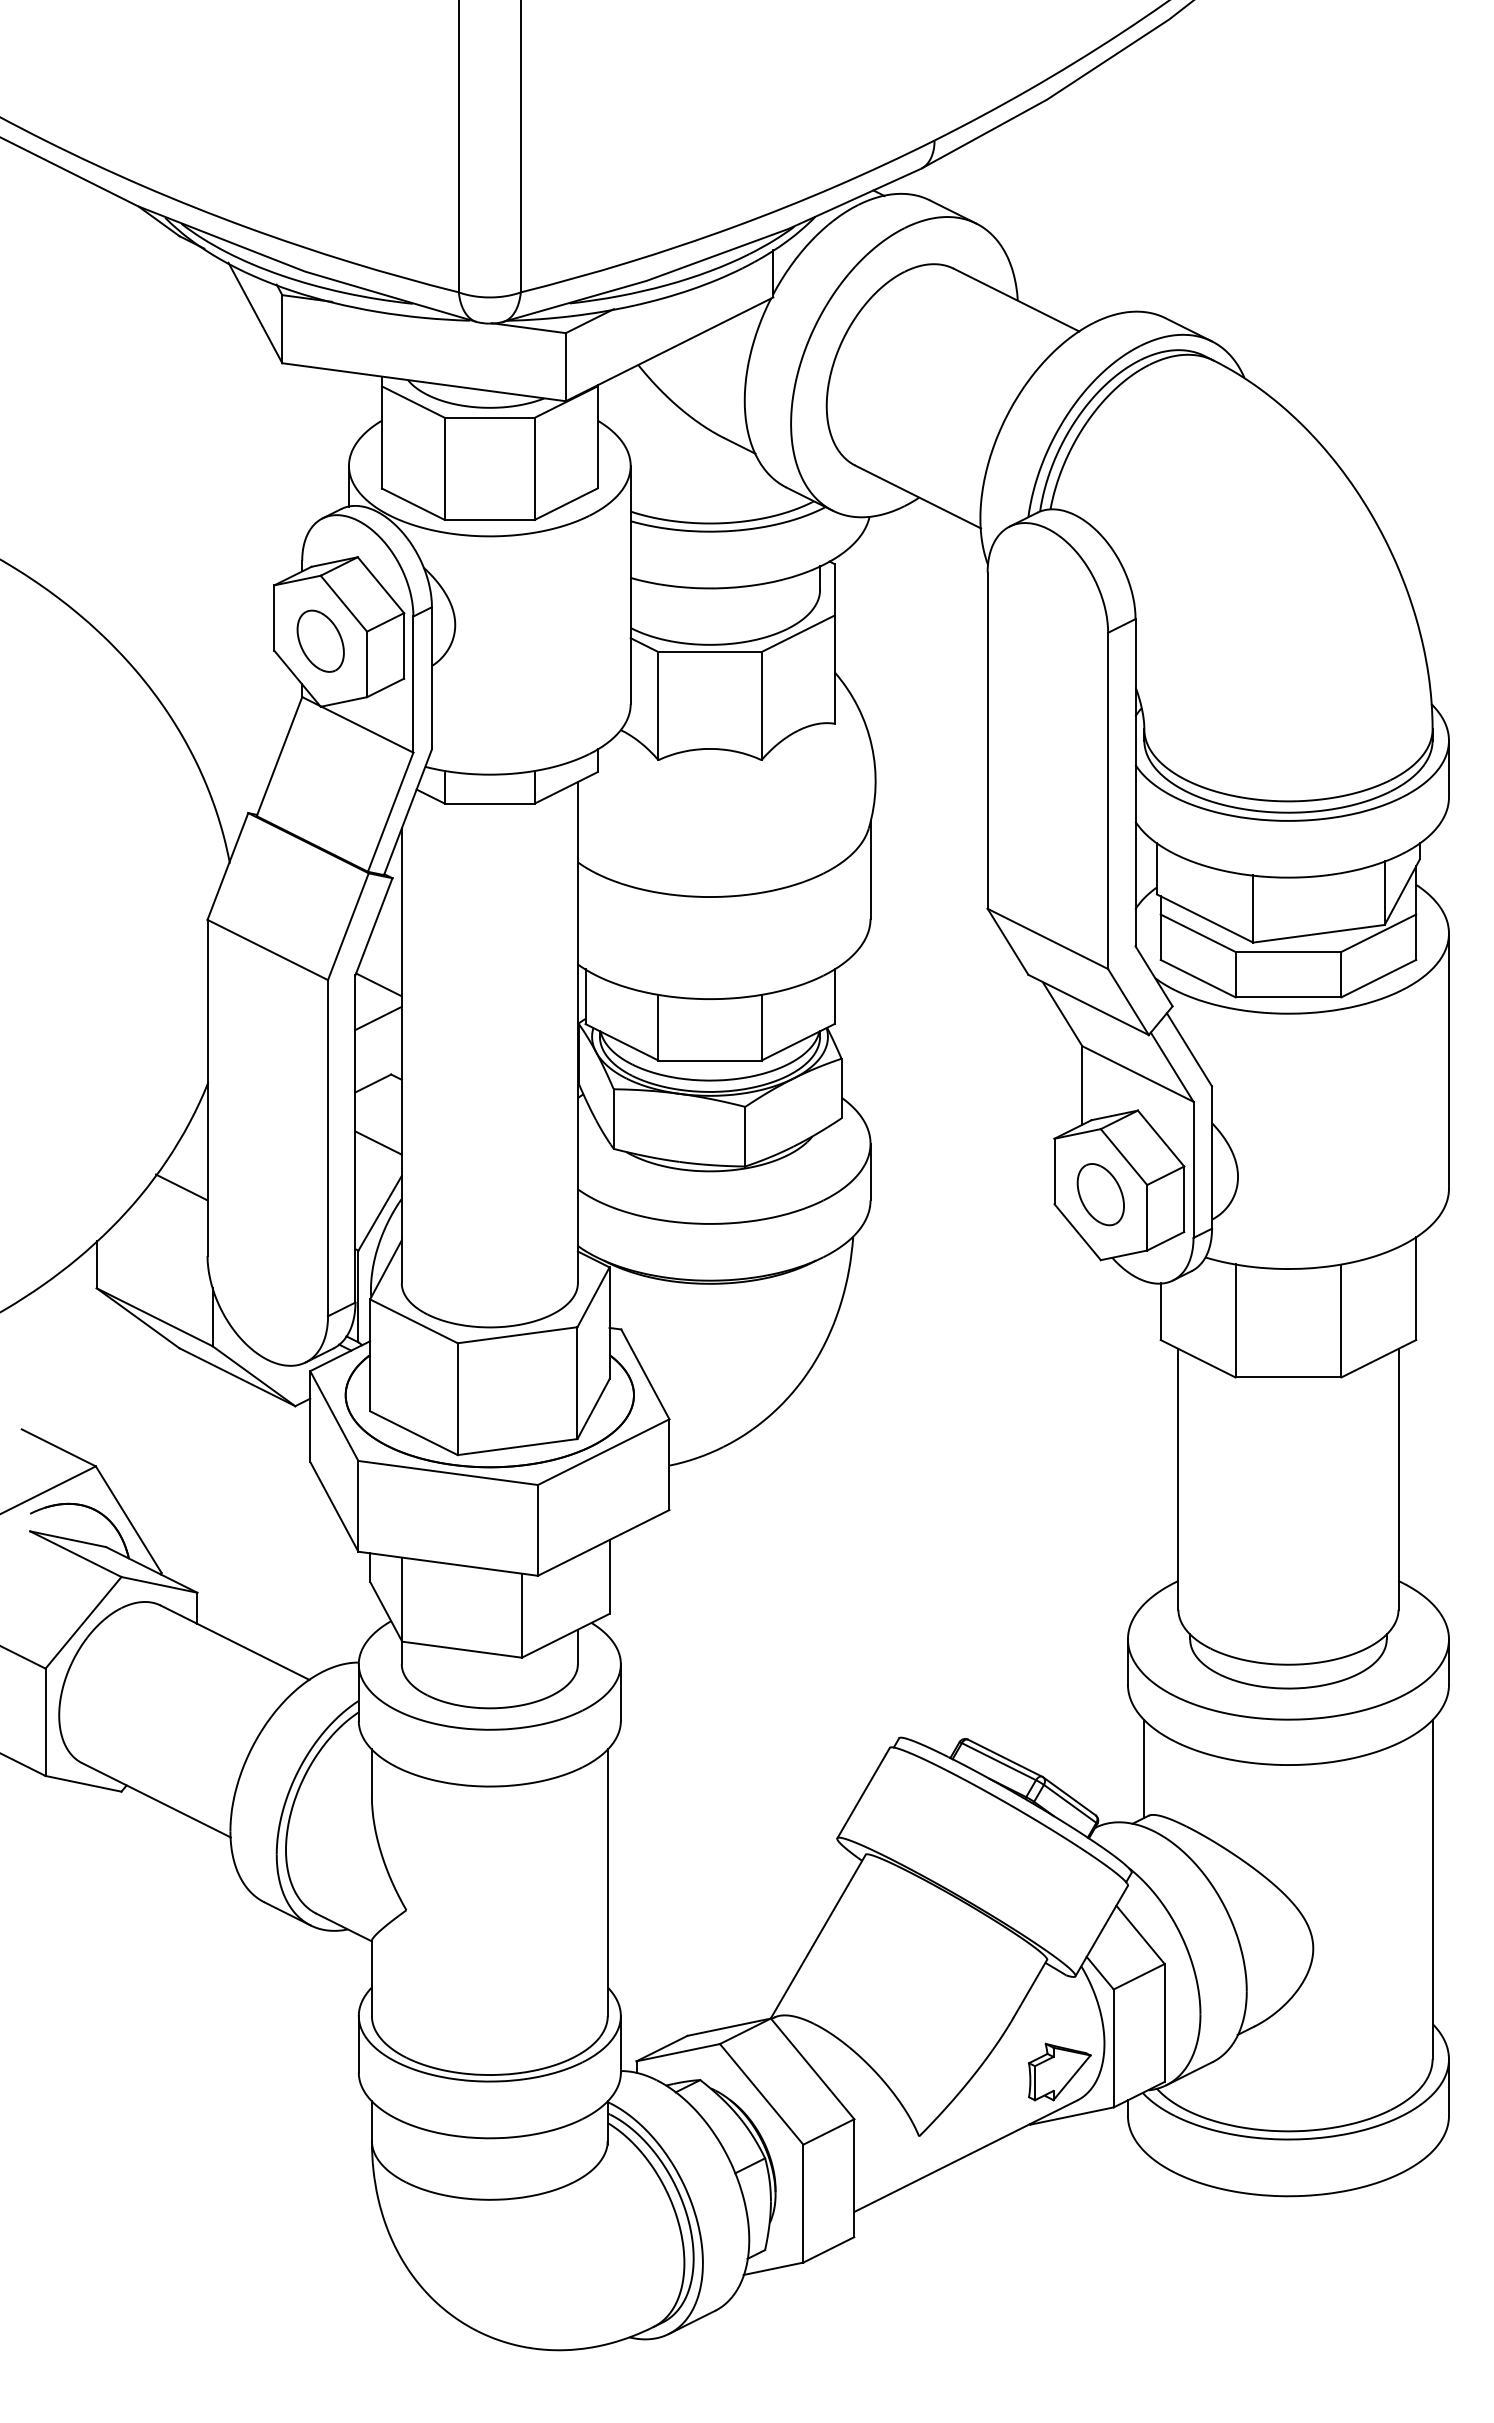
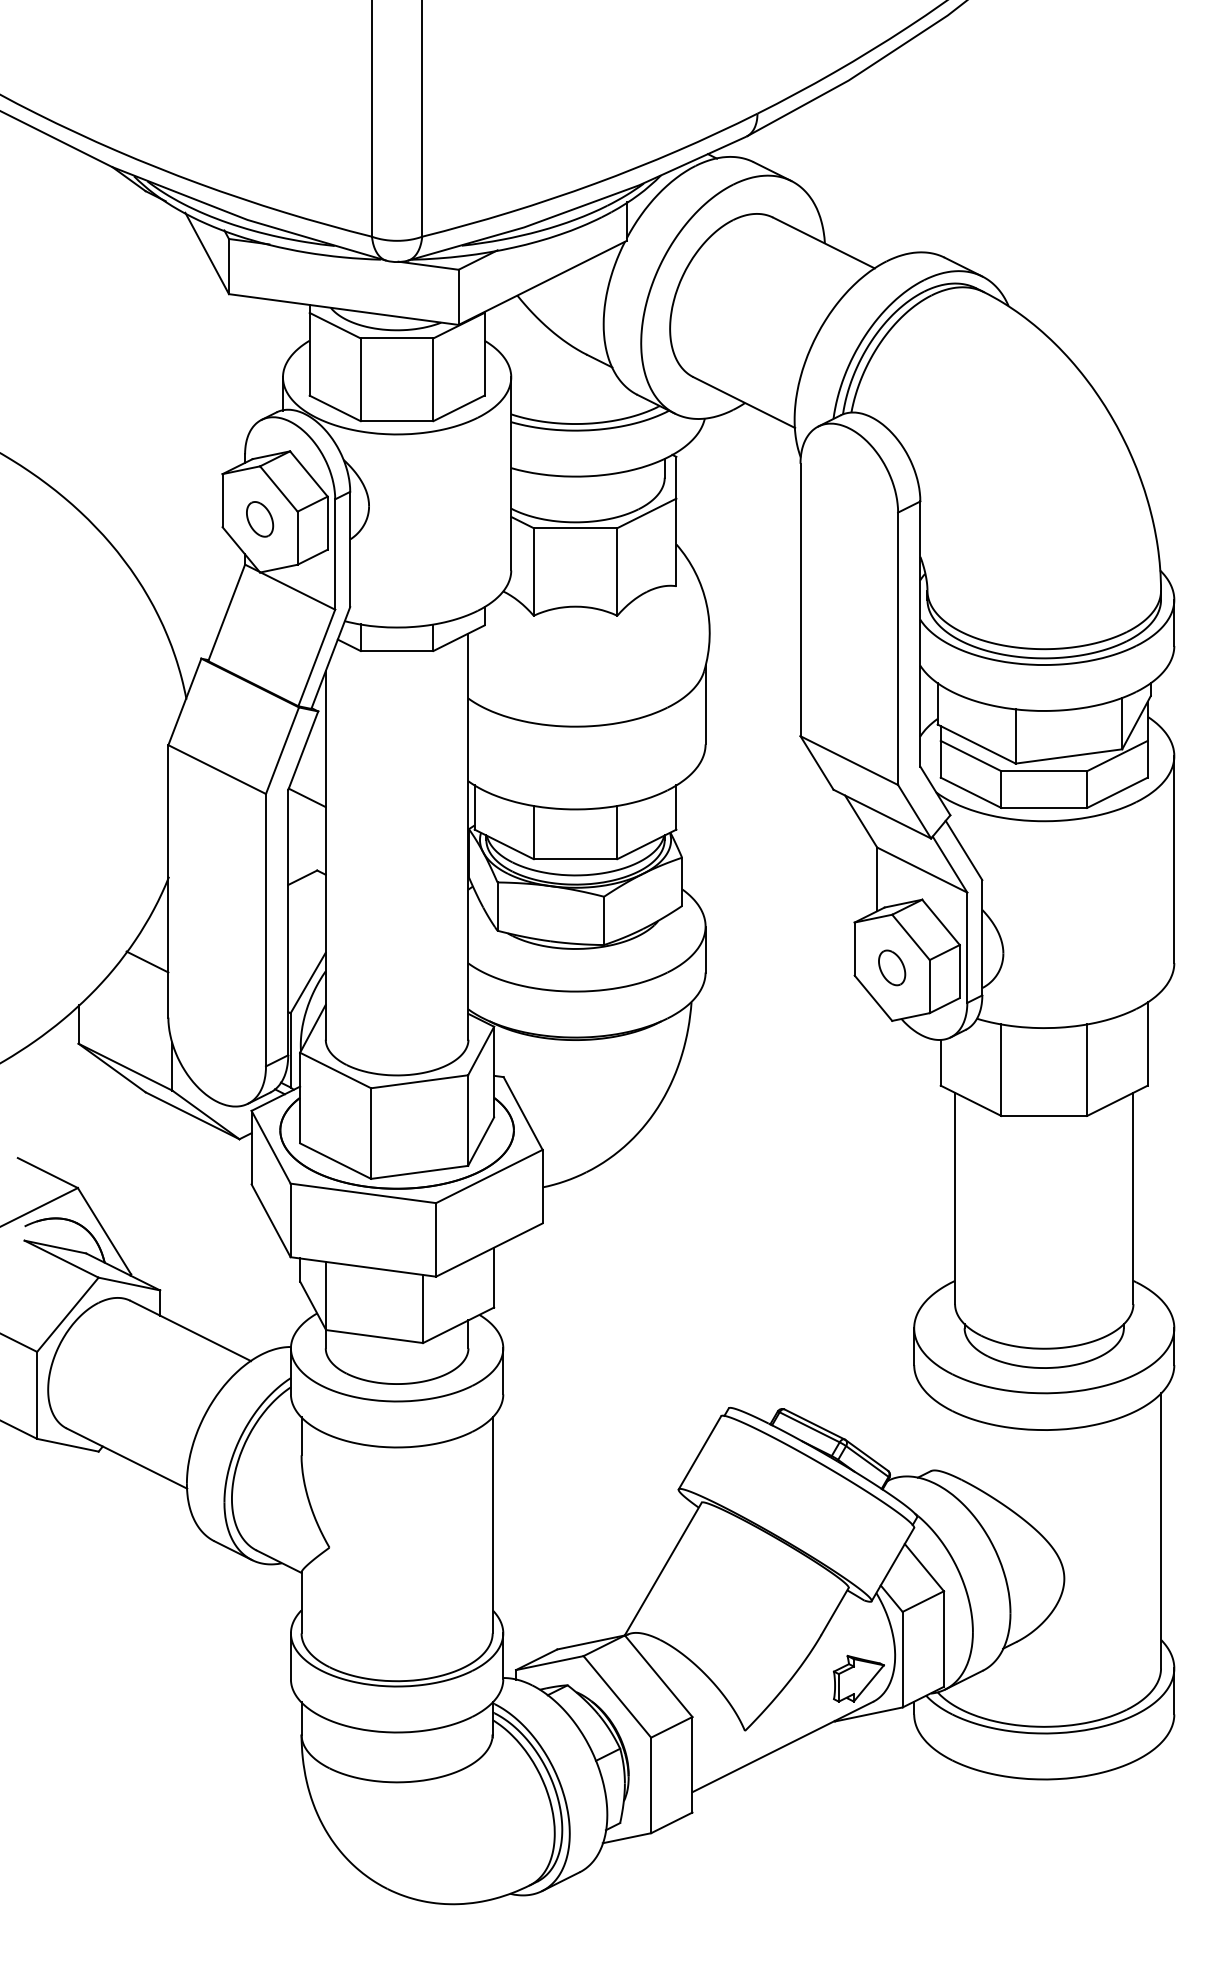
part: (320, 640) -> (259, 518), size x0.7
line: (378, 1018) -> (306, 825), removed
line: (378, 1142) -> (306, 925), removed
part: (1100, 1194) -> (891, 967), size x0.7
line: (1144, 1768) -> (927, 1432), removed

